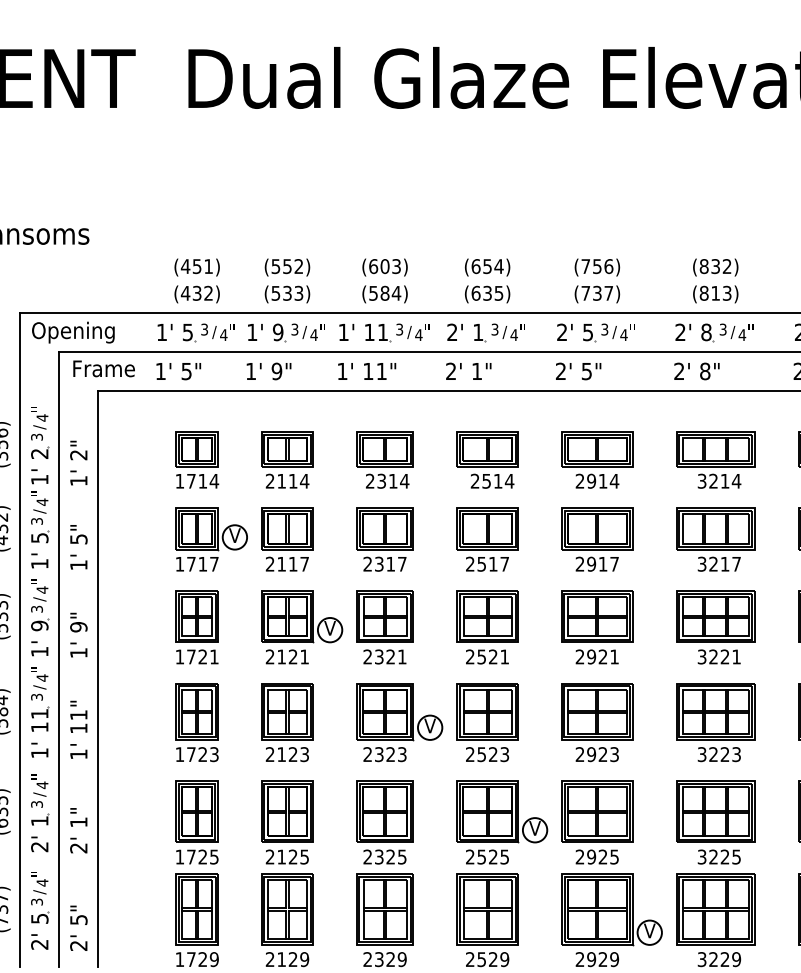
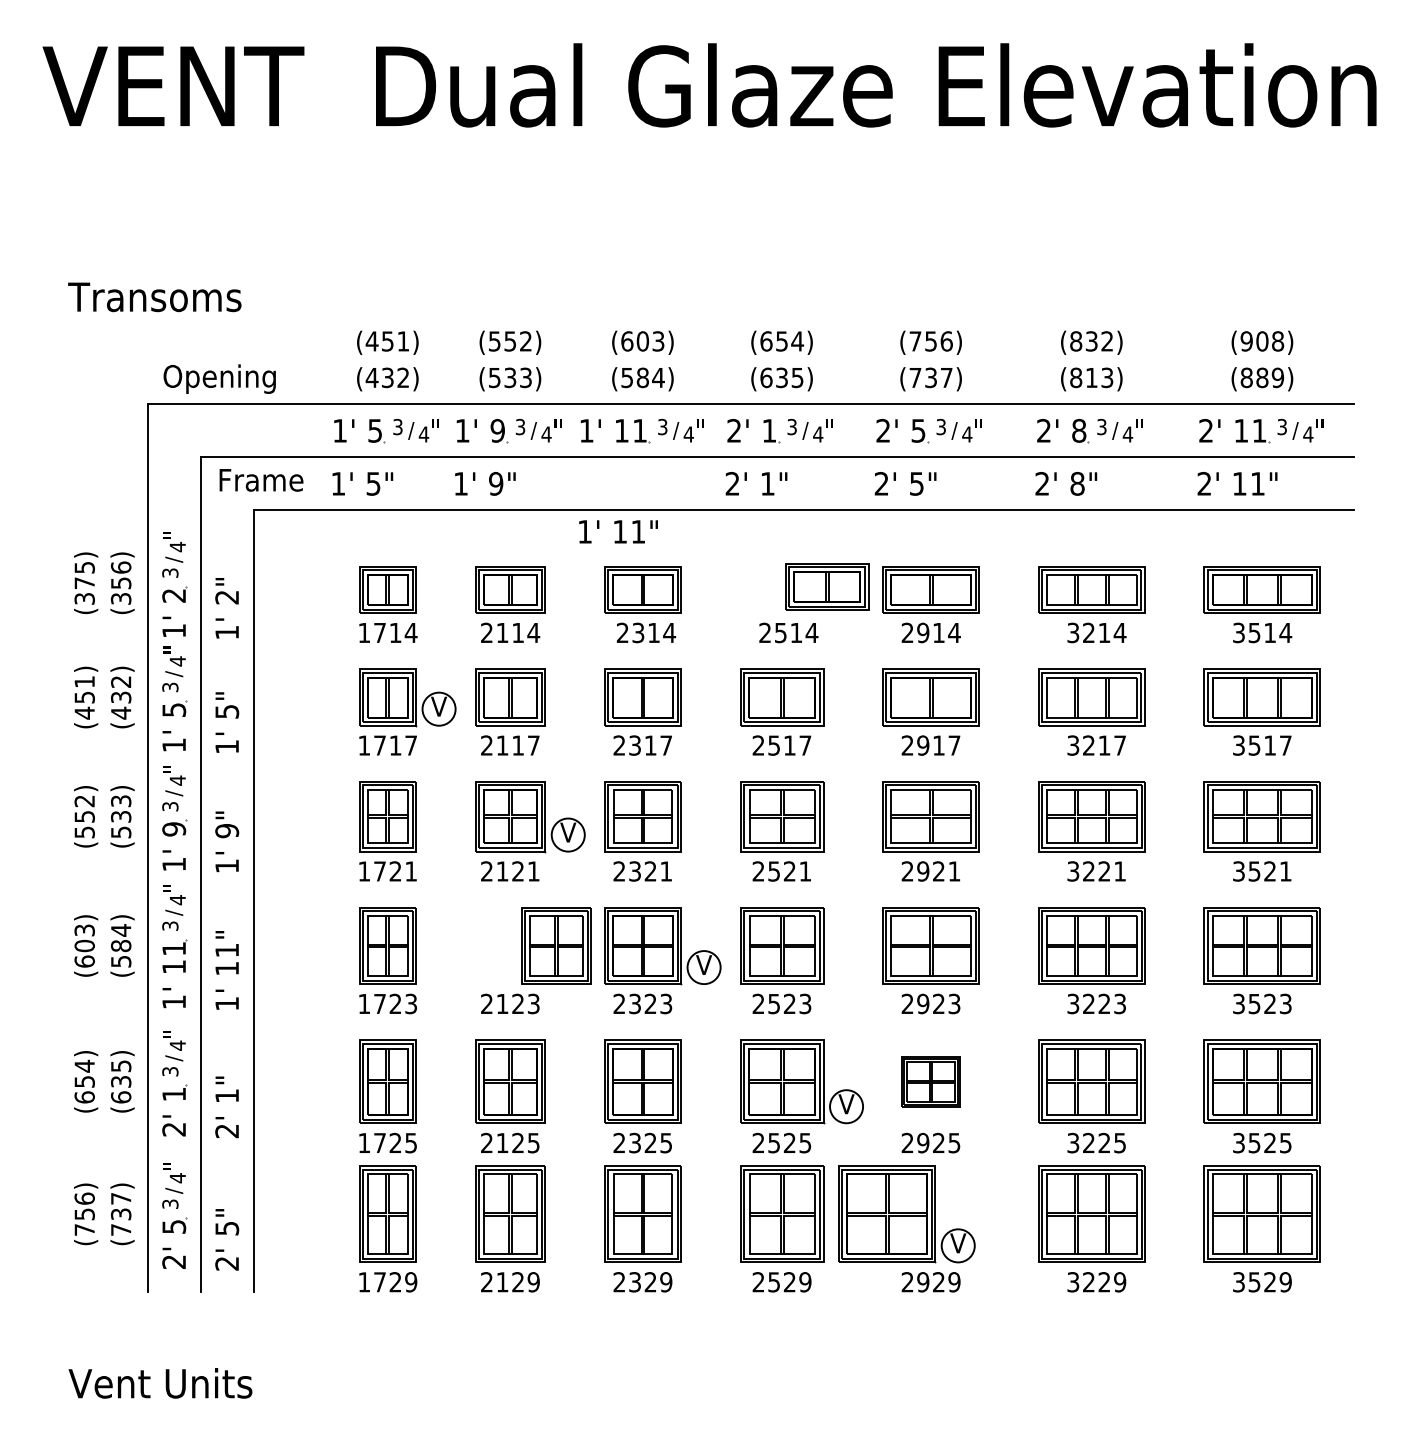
text: (73, 332) -> (219, 378), moved
text: (367, 371) -> (618, 531), moved
part: (487, 449) -> (827, 586), moved
part: (287, 711) -> (556, 945), moved
part: (596, 811) -> (930, 1081), size x0.6
part: (611, 909) -> (906, 1214), moved

